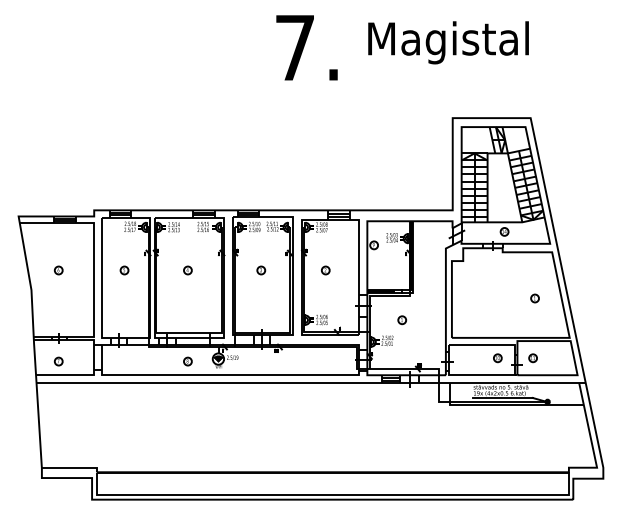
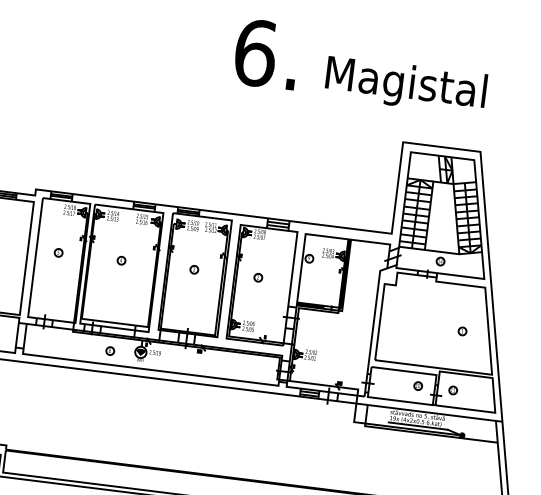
text: (448, 42) -> (405, 85), moved
text: (295, 47) -> (255, 52), 7. -> 6.
part: (402, 320) -> (328, 336), removed

